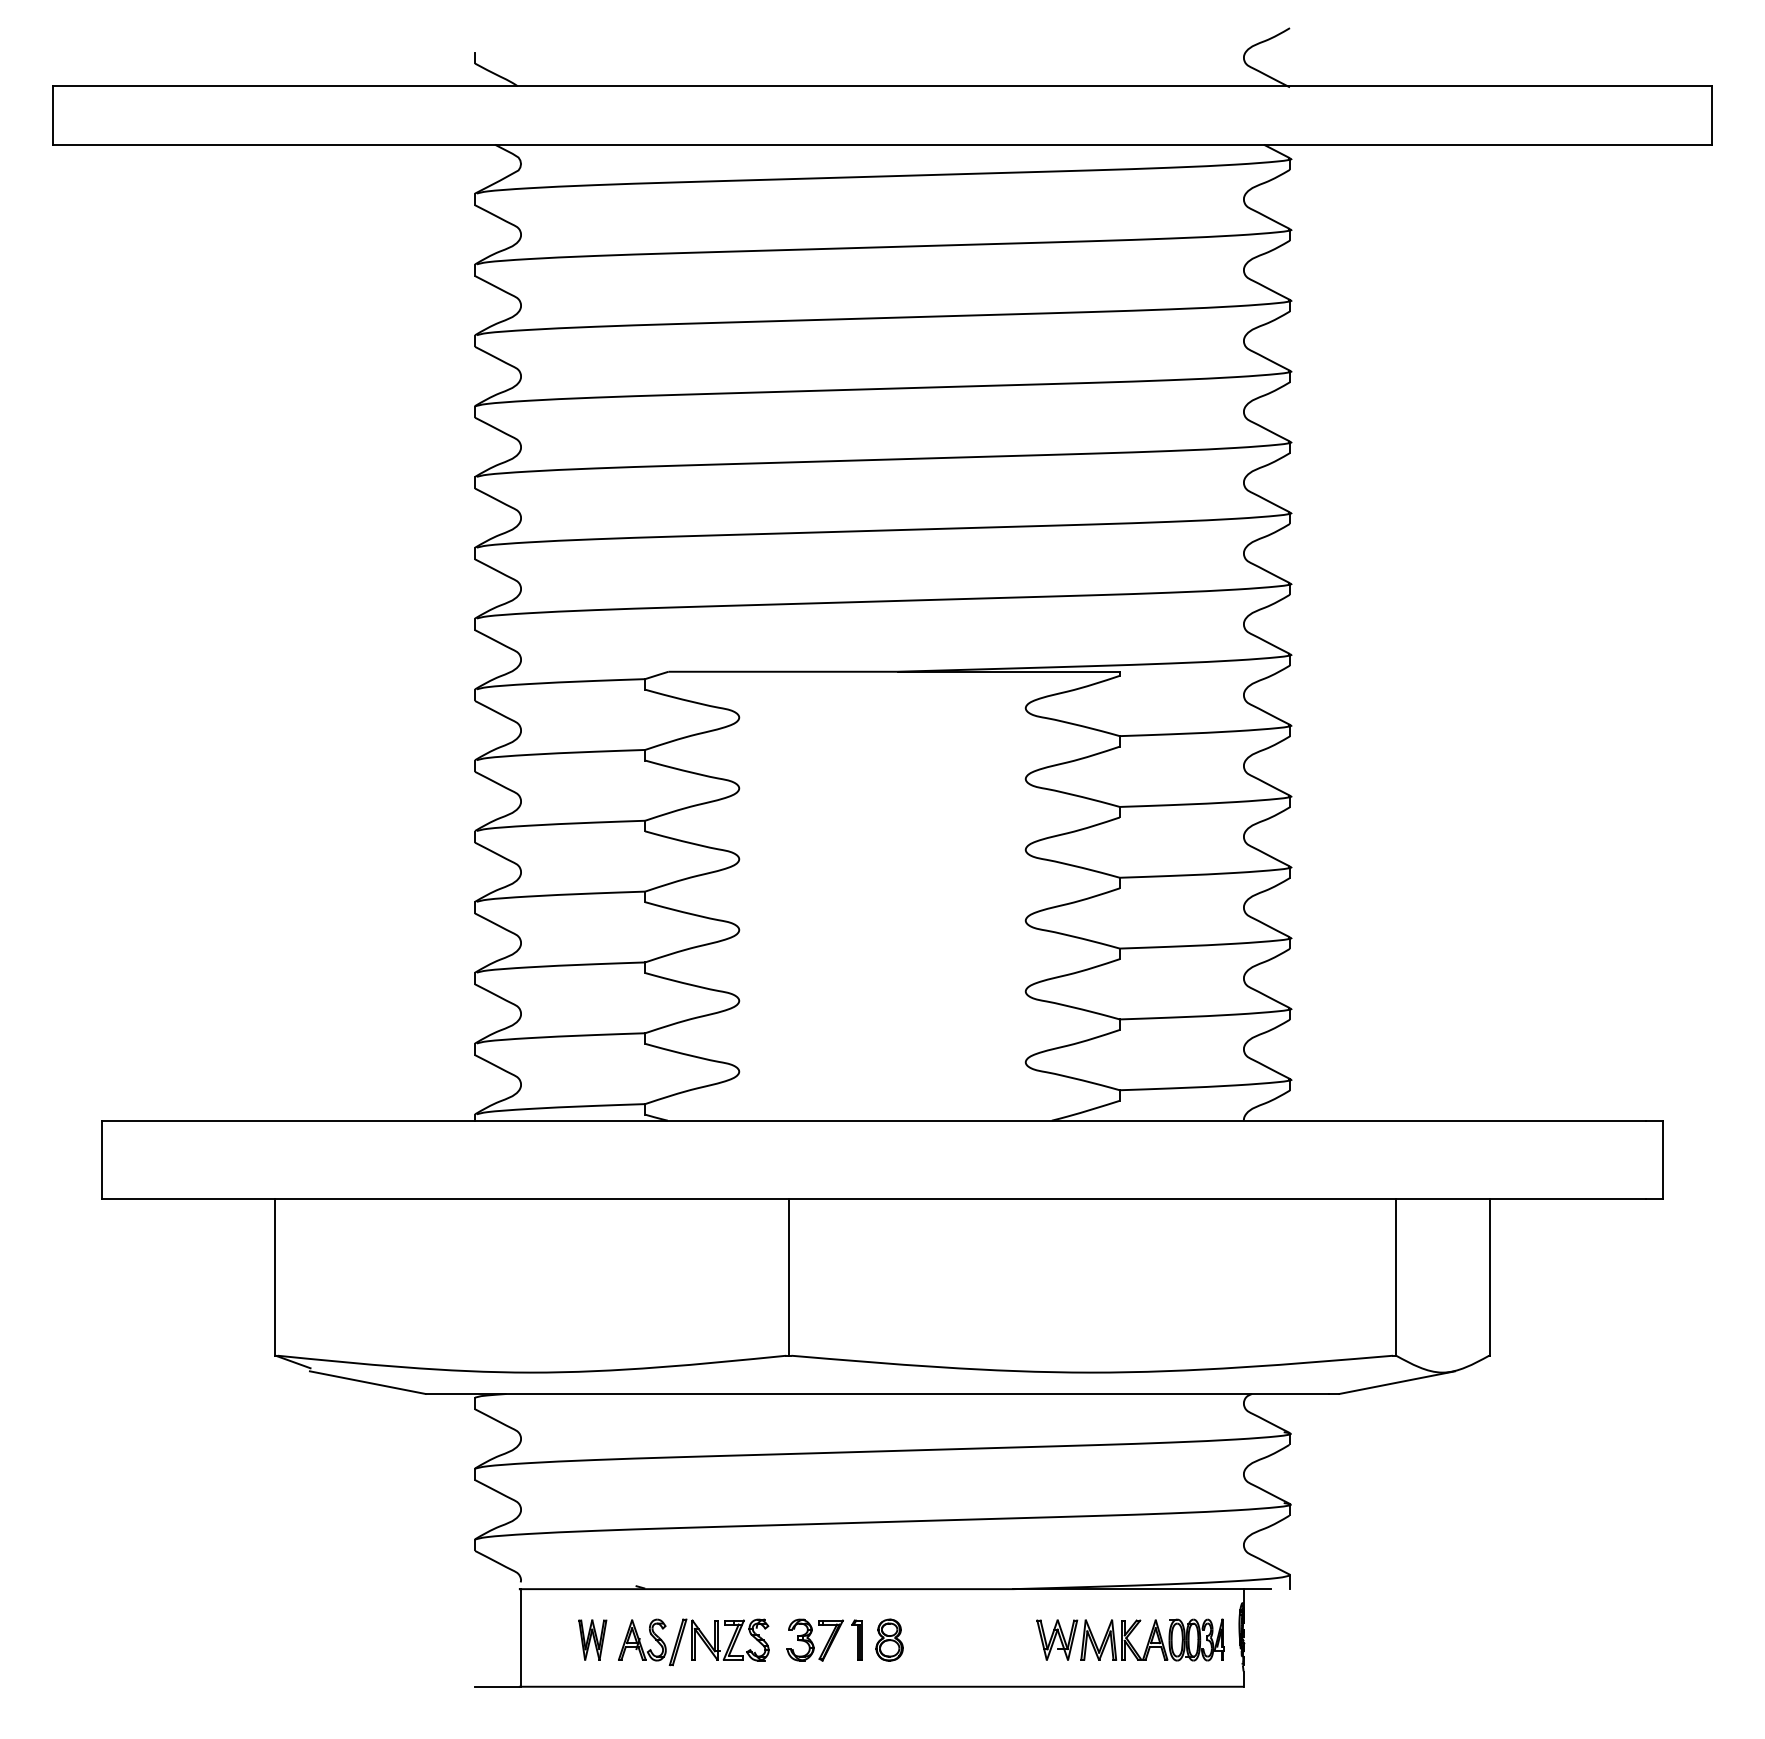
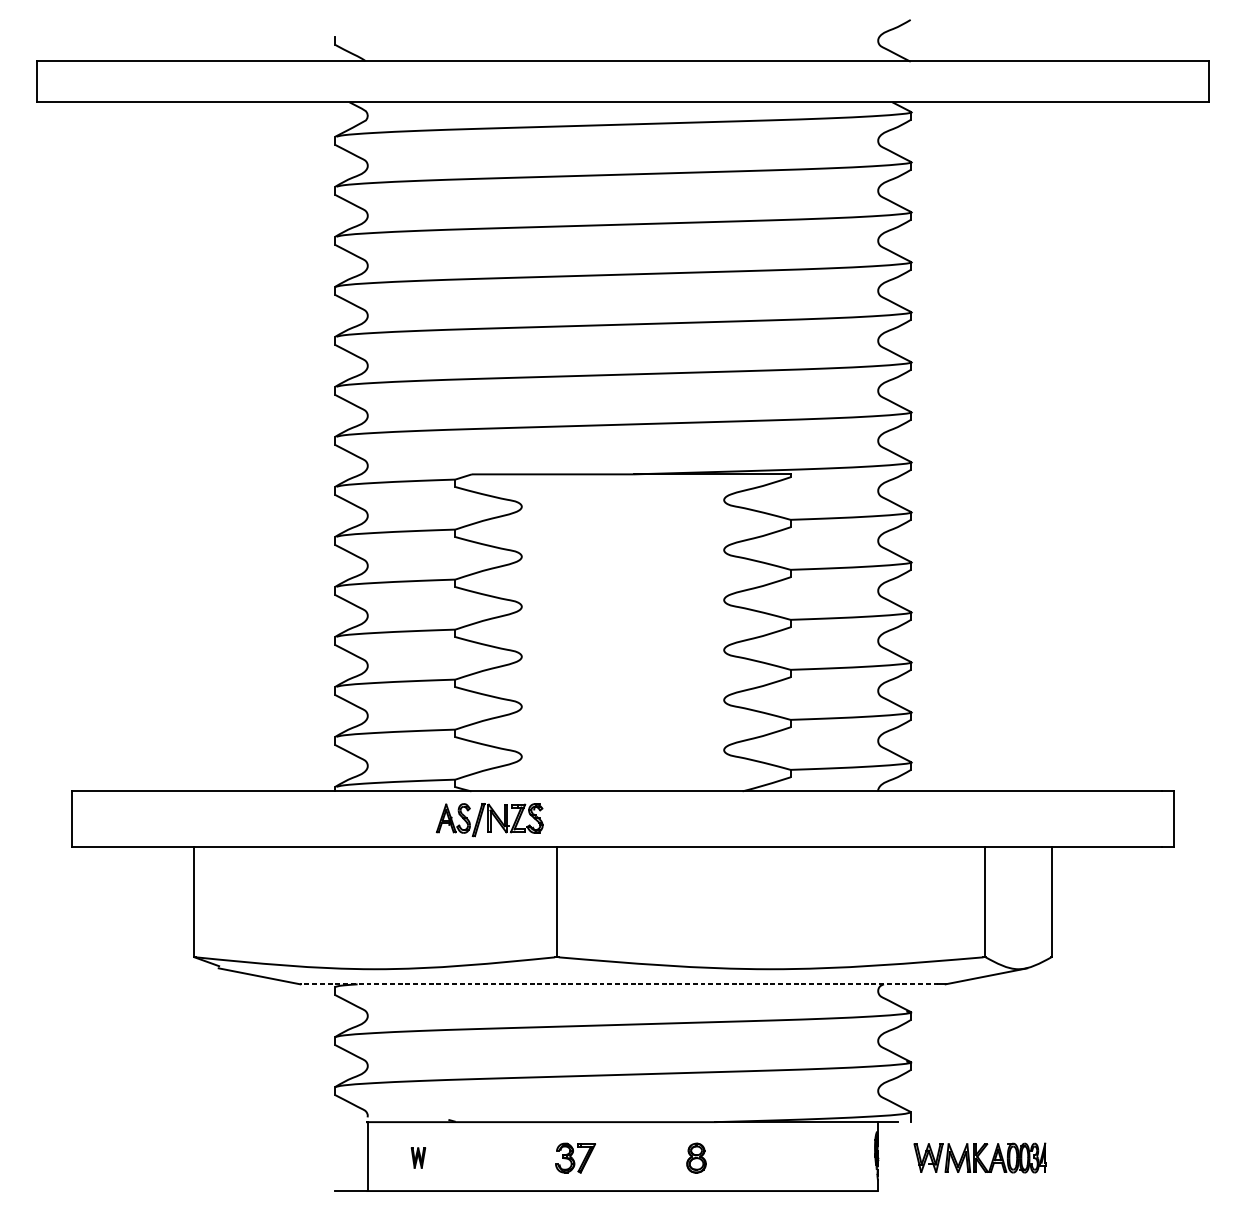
line: (877, 1393) -> (619, 983), solid -> dashed
part: (592, 1639) -> (418, 1157), size x0.7
part: (856, 1639) -> (604, 1157), removed
part: (889, 1639) -> (696, 1157), moved
part: (1130, 1639) -> (980, 1157), moved
part: (693, 1642) -> (489, 820), moved

